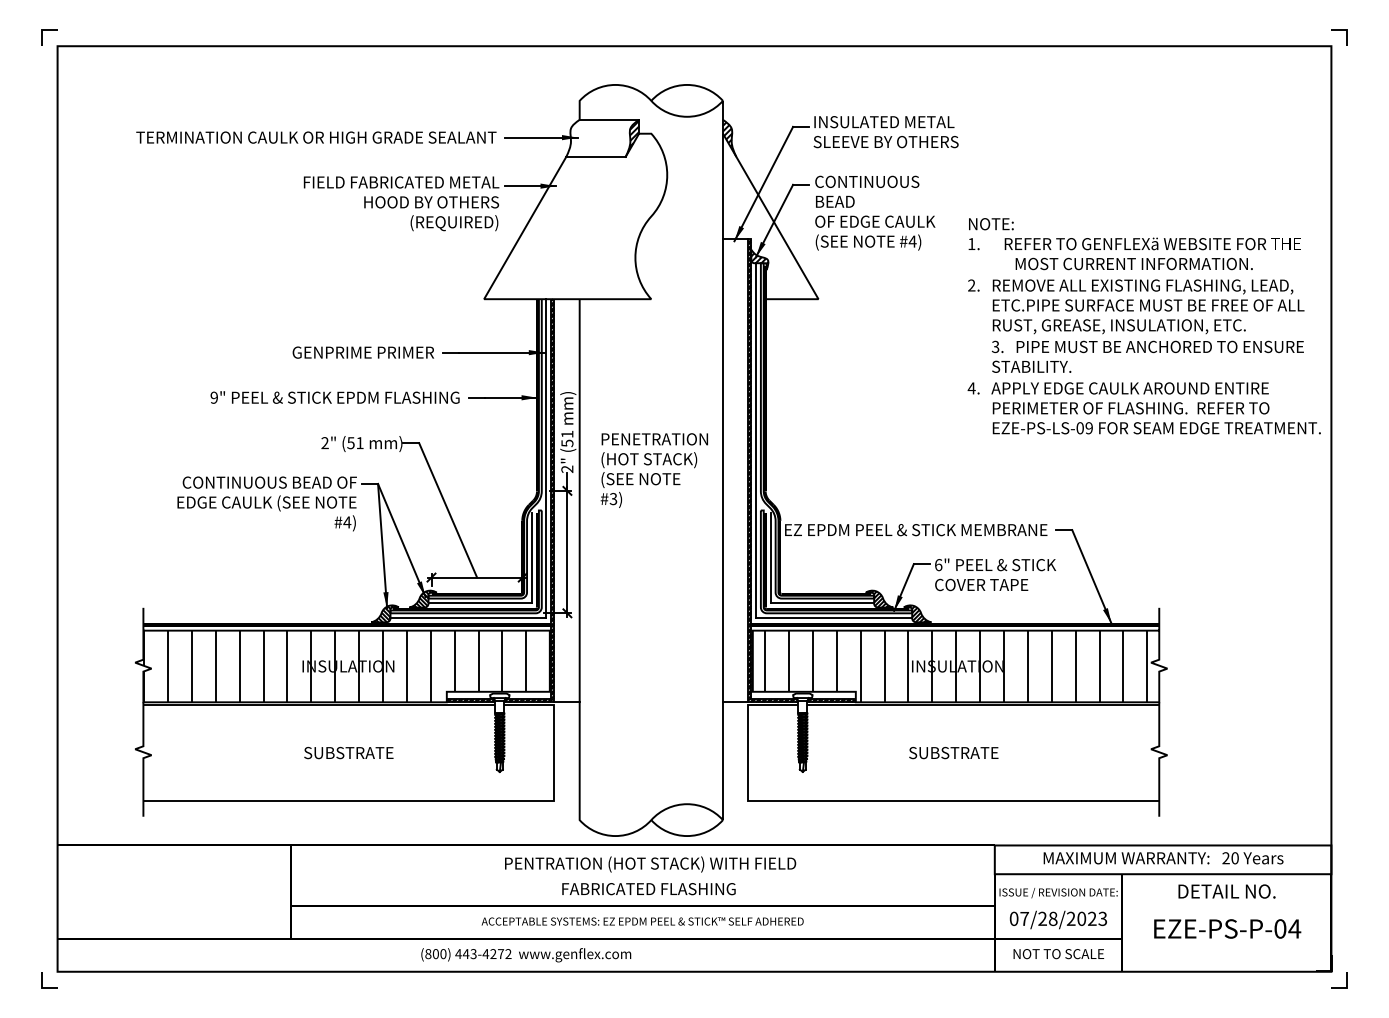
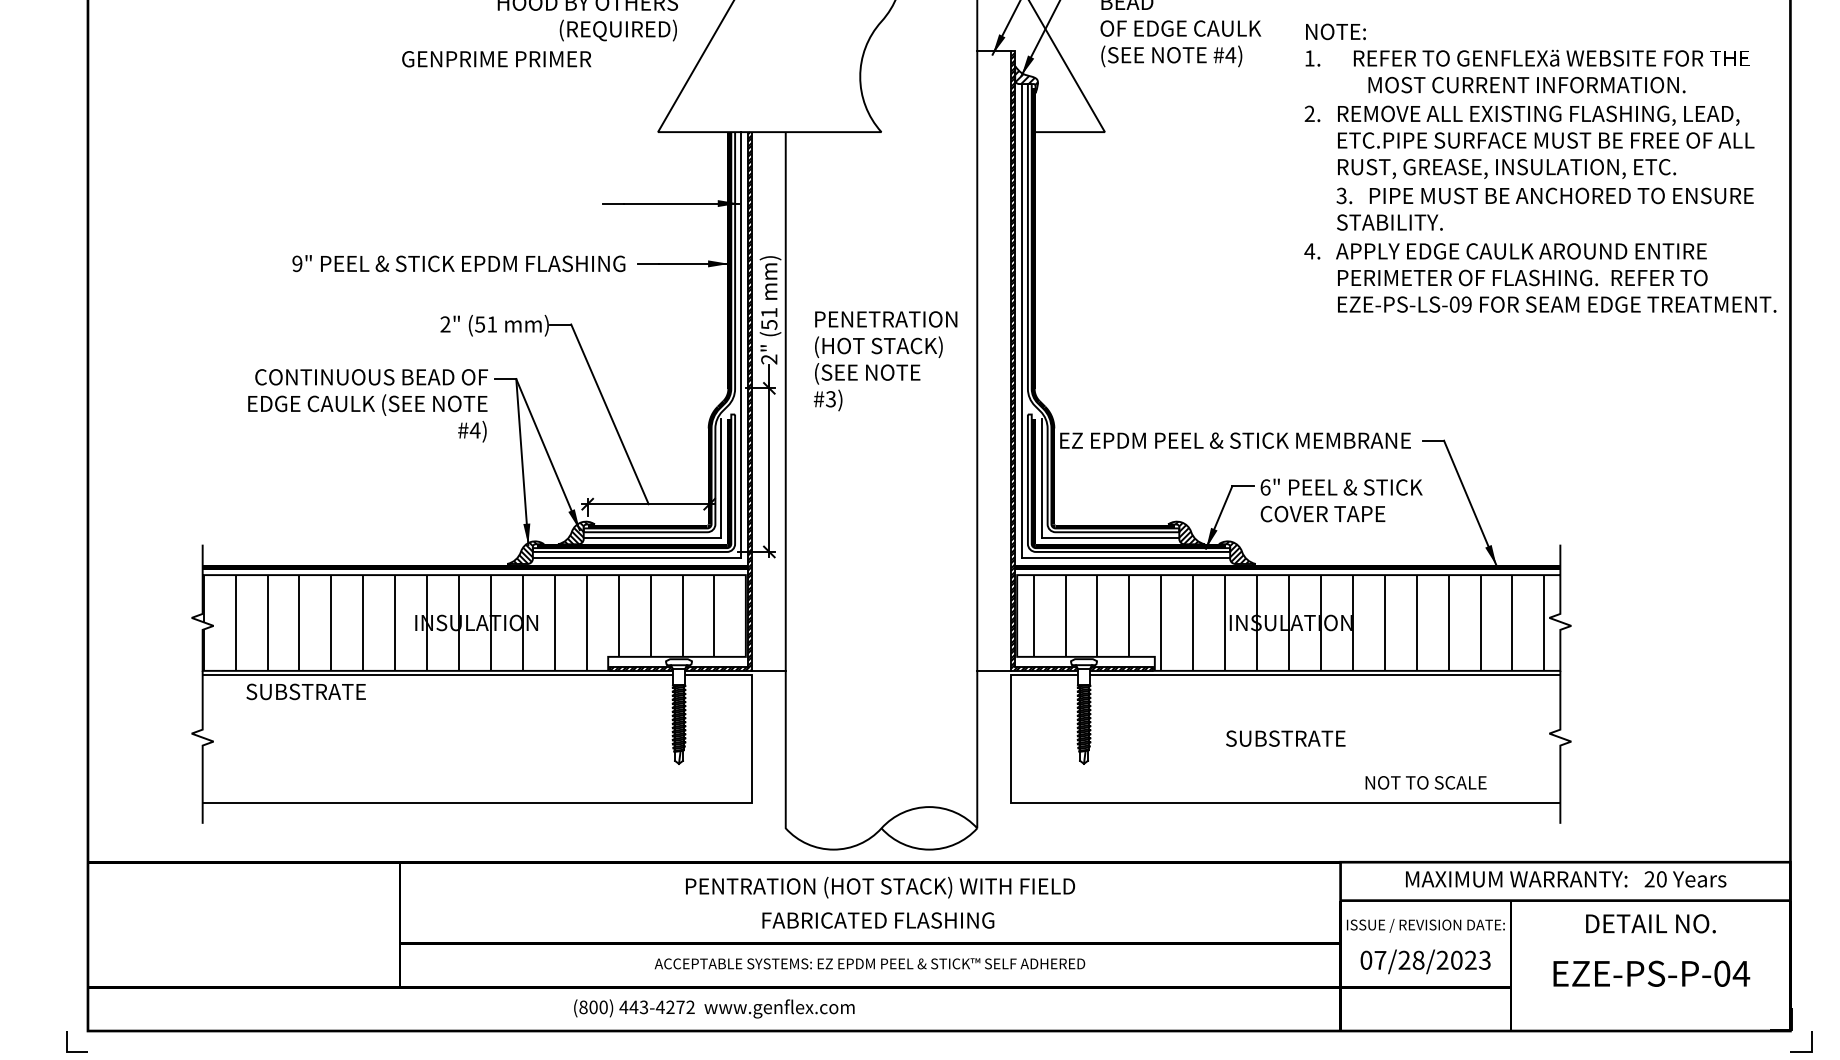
text: (362, 352) -> (495, 59), moved
text: (348, 753) -> (305, 692), moved
text: (1058, 954) -> (1425, 783), moved

